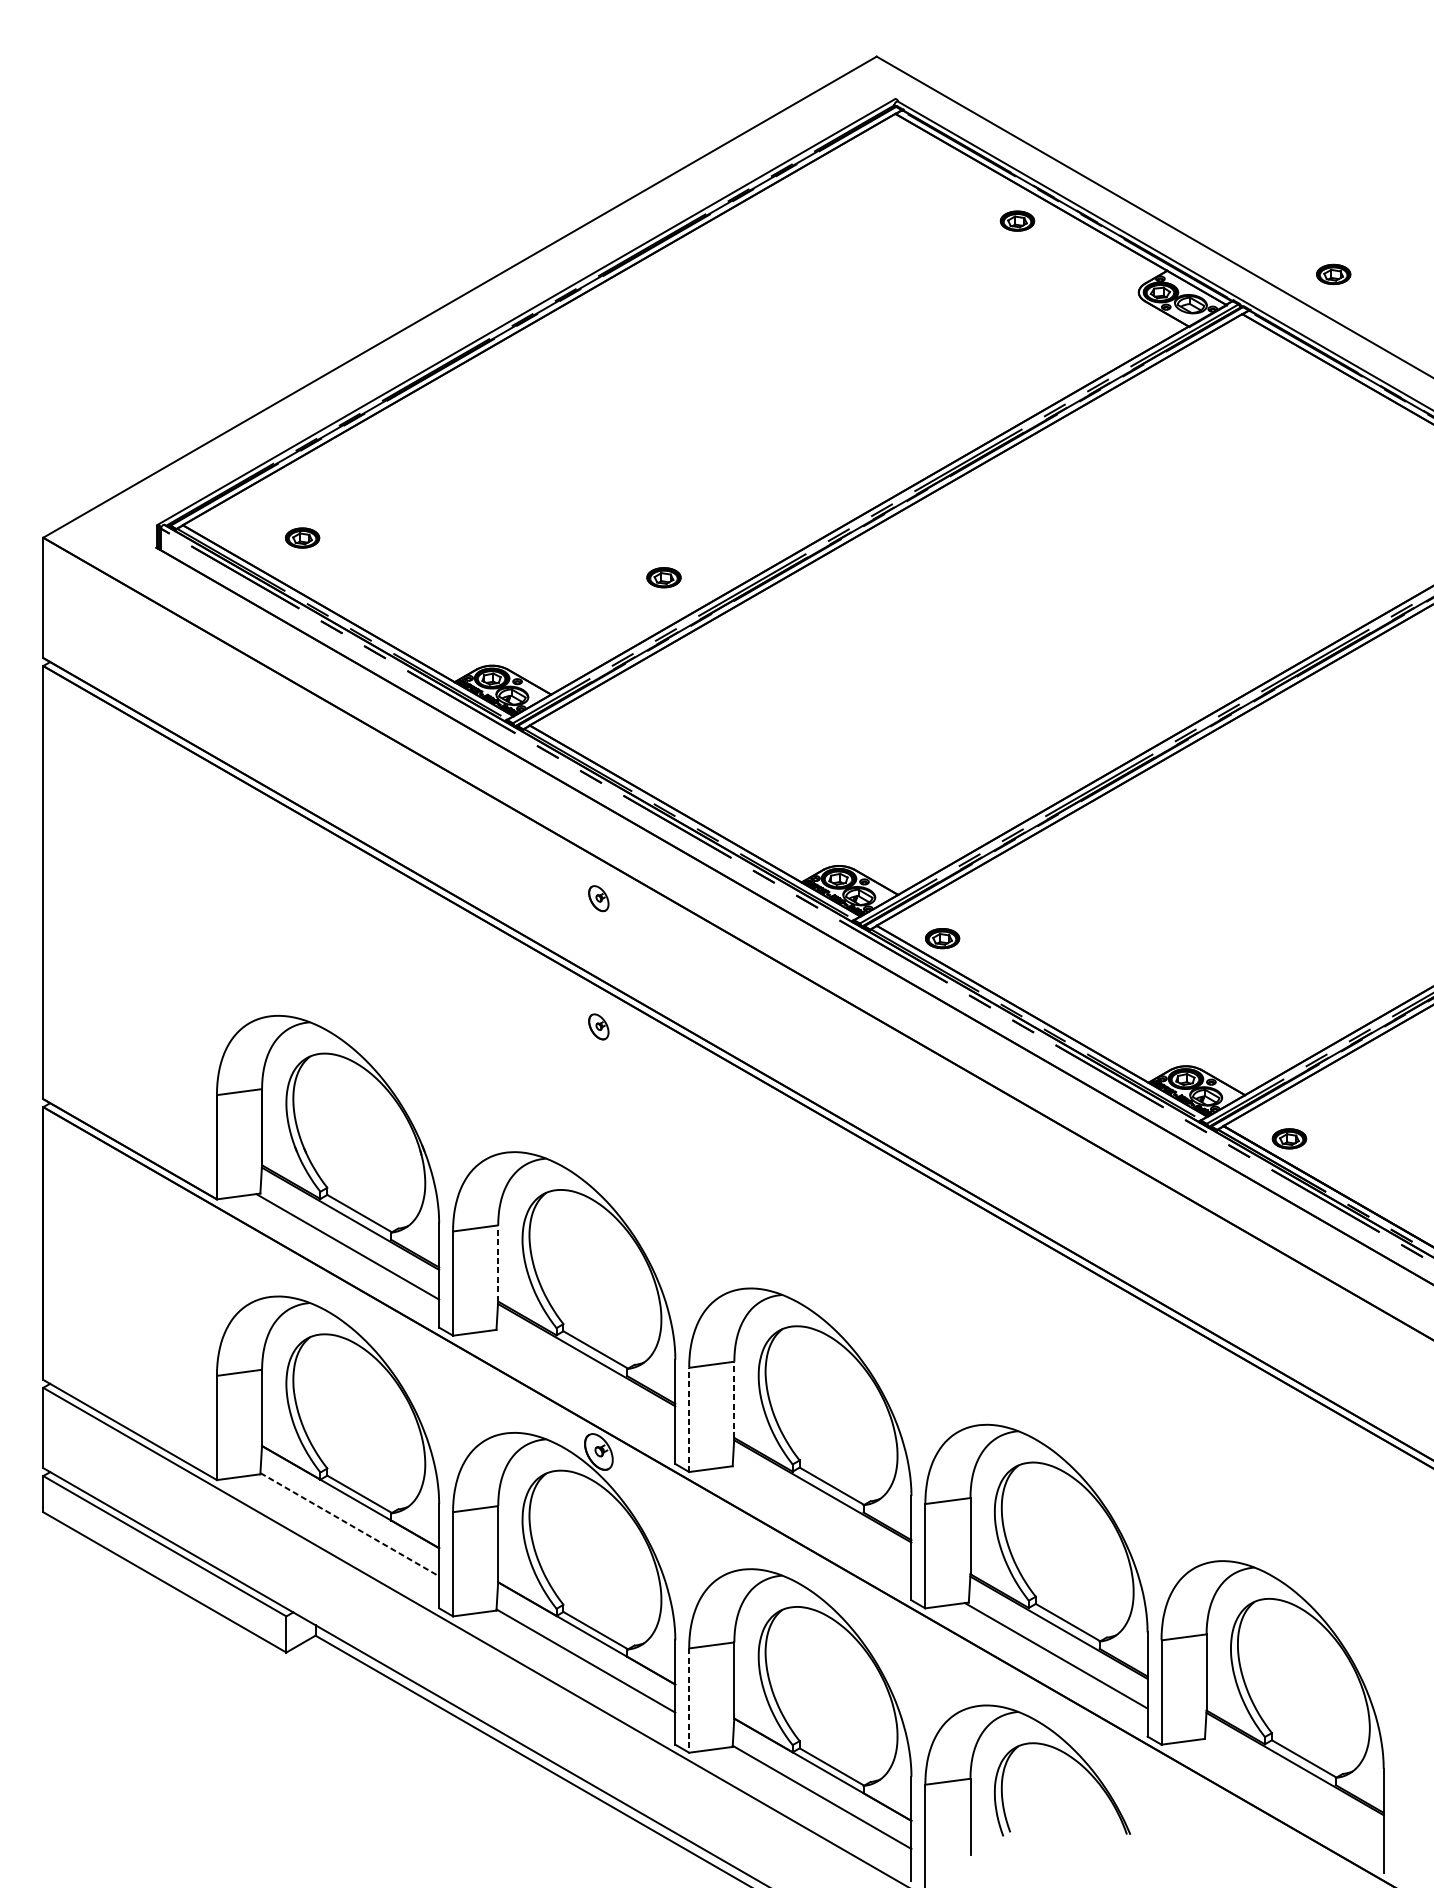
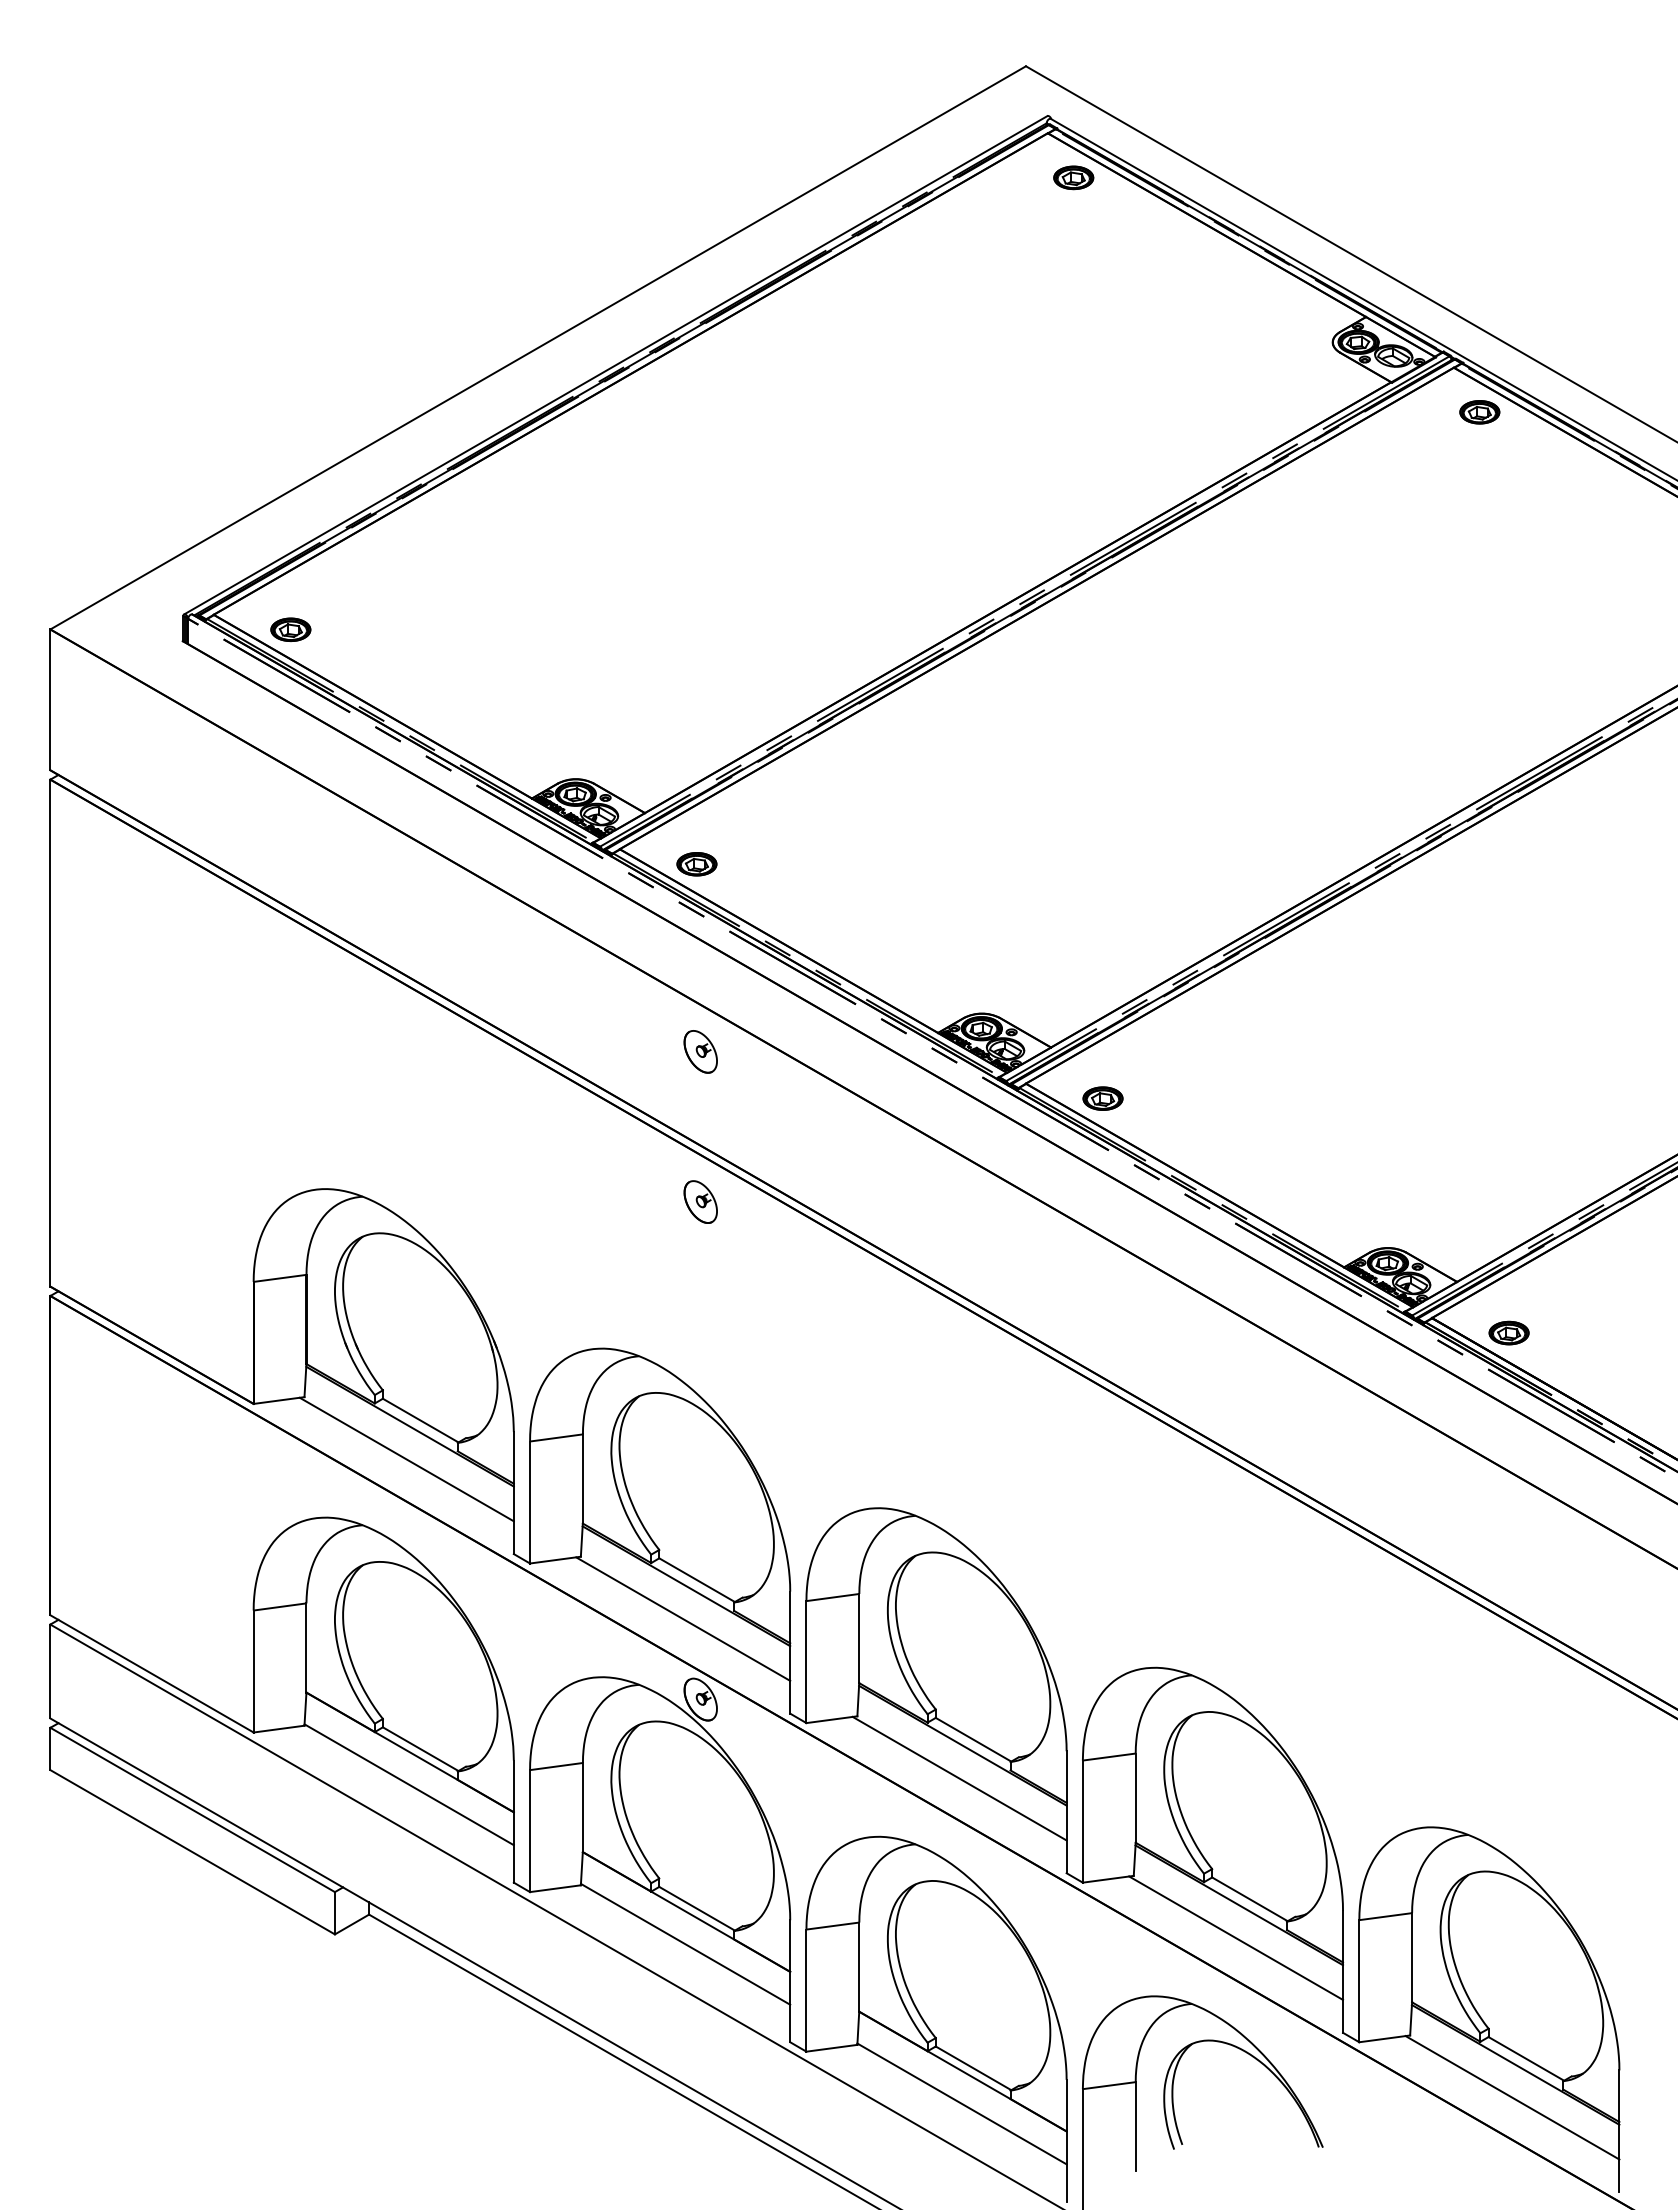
part: (1017, 220) -> (1073, 177), moved
part: (1333, 274) -> (1479, 412), moved
part: (302, 537) -> (290, 629), moved
part: (663, 577) -> (696, 864), moved
part: (598, 898) -> (700, 1051), size x1.43
part: (598, 1026) -> (700, 1201), size x1.43
line: (497, 1263) -> (582, 1479), dashed -> solid
line: (584, 1382) -> (683, 1618), added
line: (734, 1399) -> (859, 1638), dashed -> solid
line: (689, 1420) -> (806, 1662), dashed -> solid
line: (819, 1519) -> (959, 1778), added
line: (350, 1524) -> (409, 1784), dashed -> solid
line: (689, 1701) -> (806, 1991), dashed -> solid
line: (1292, 1791) -> (1512, 2097), added

